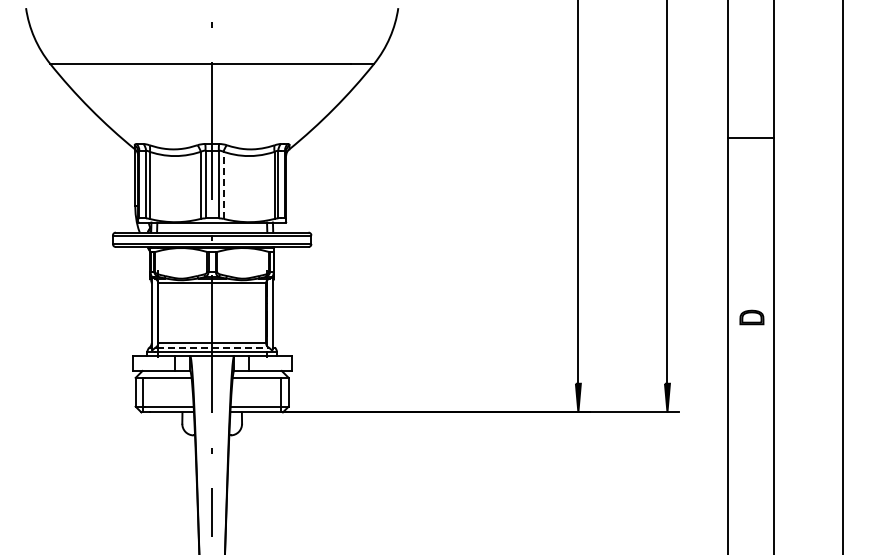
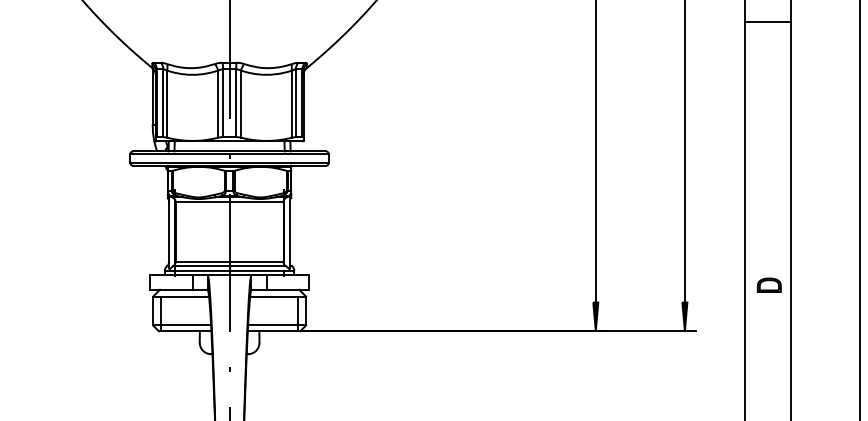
line: (750, 138) -> (767, 22), moved
line: (223, 185) -> (240, 104), dashed -> solid
part: (751, 317) -> (768, 285), moved
line: (212, 347) -> (229, 266), dashed -> solid

